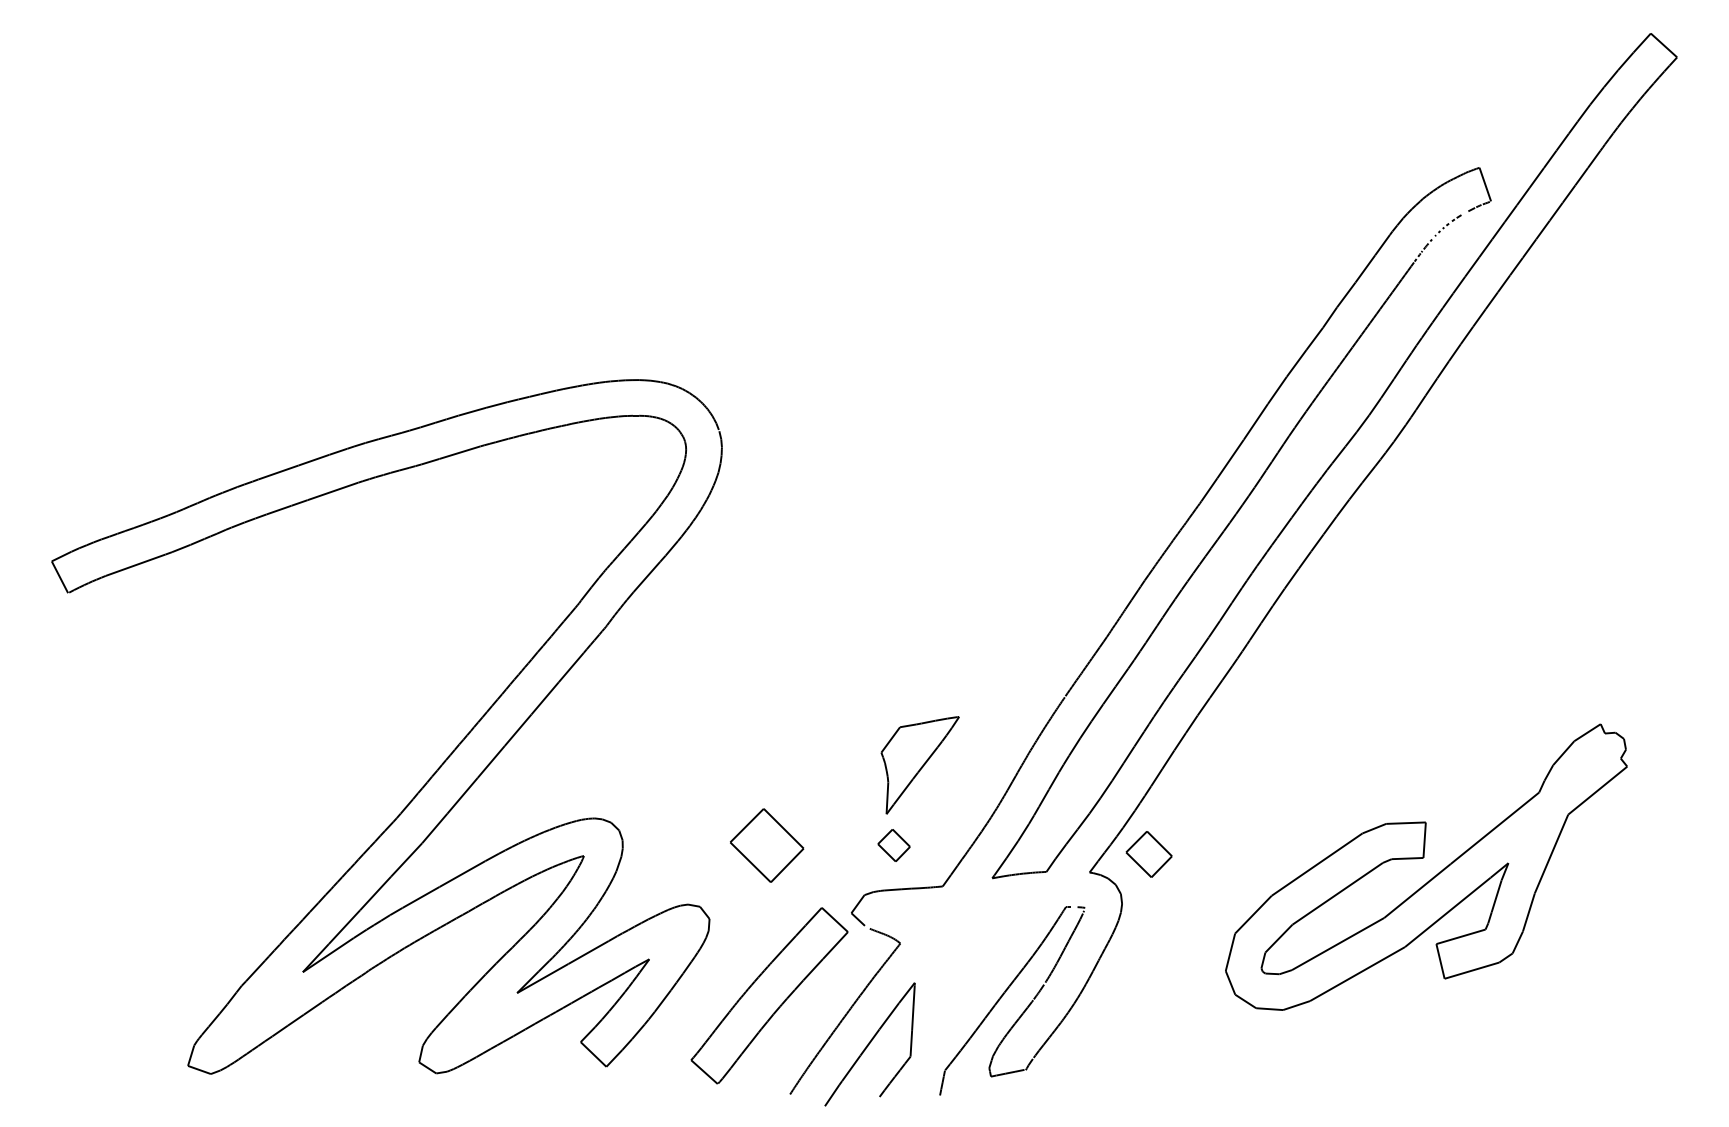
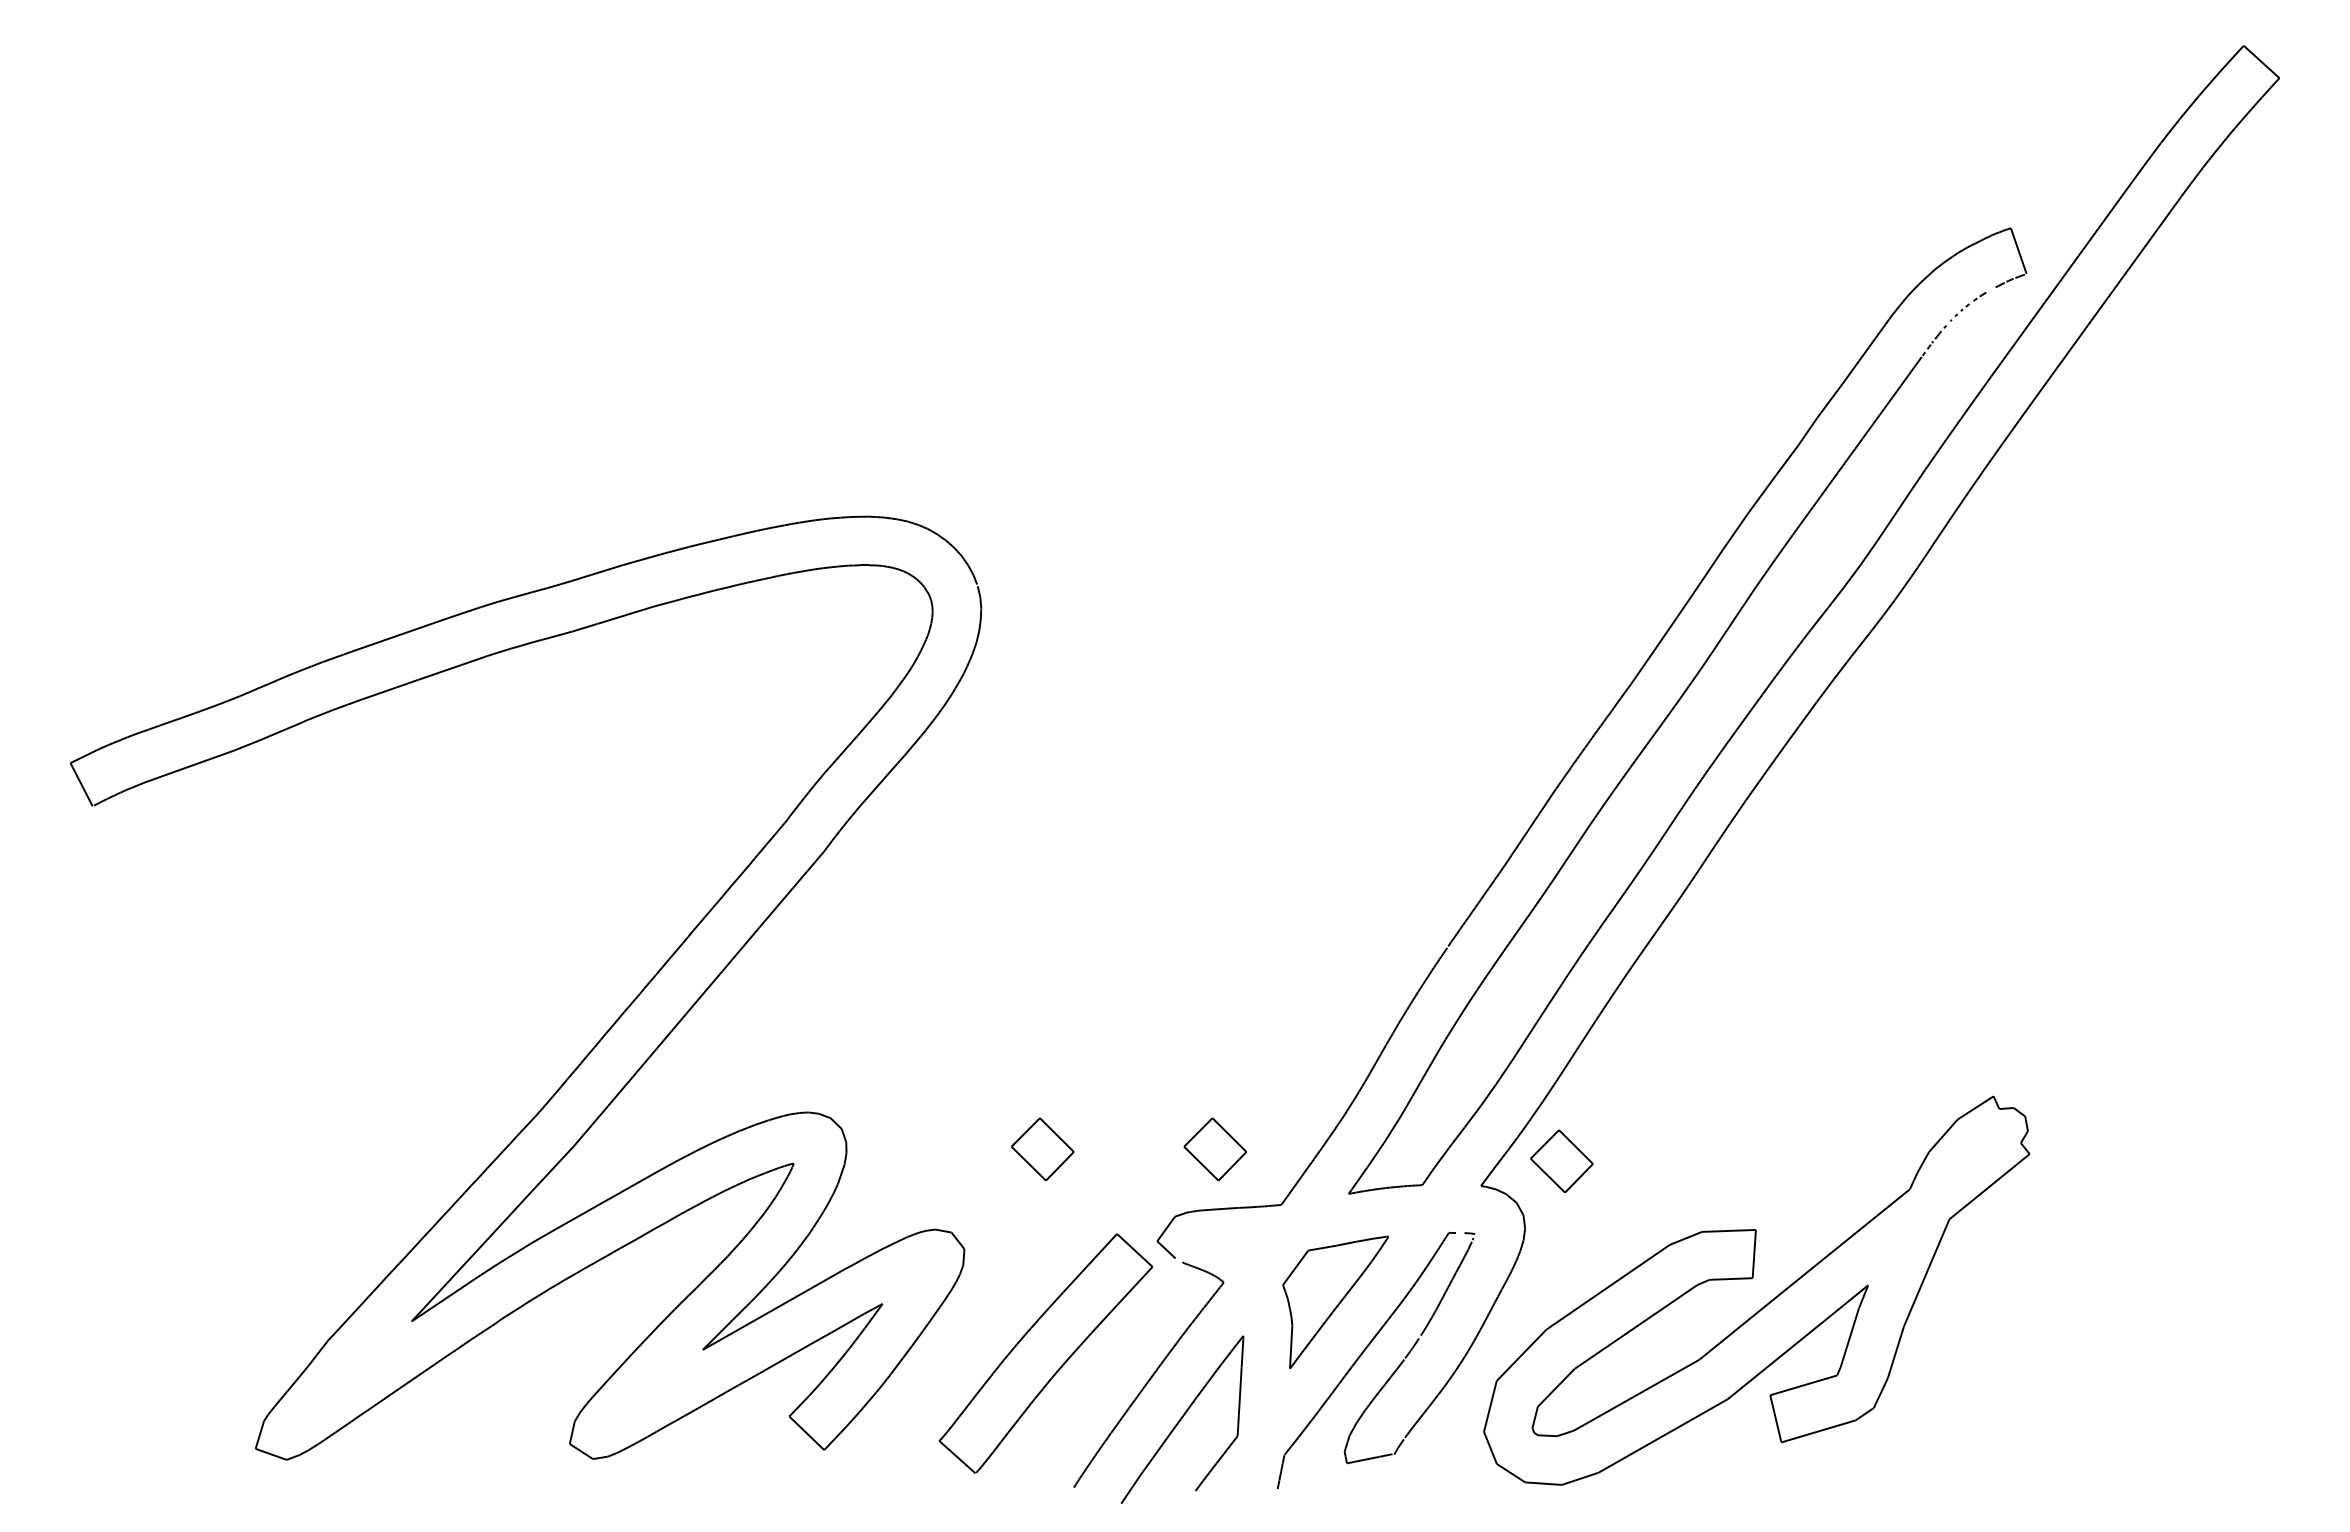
part: (920, 764) -> (1335, 1301), moved
part: (893, 844) -> (1214, 1148), size x1.43
part: (767, 845) -> (1042, 1149), size x0.62
part: (1423, 858) -> (1752, 1279), moved

